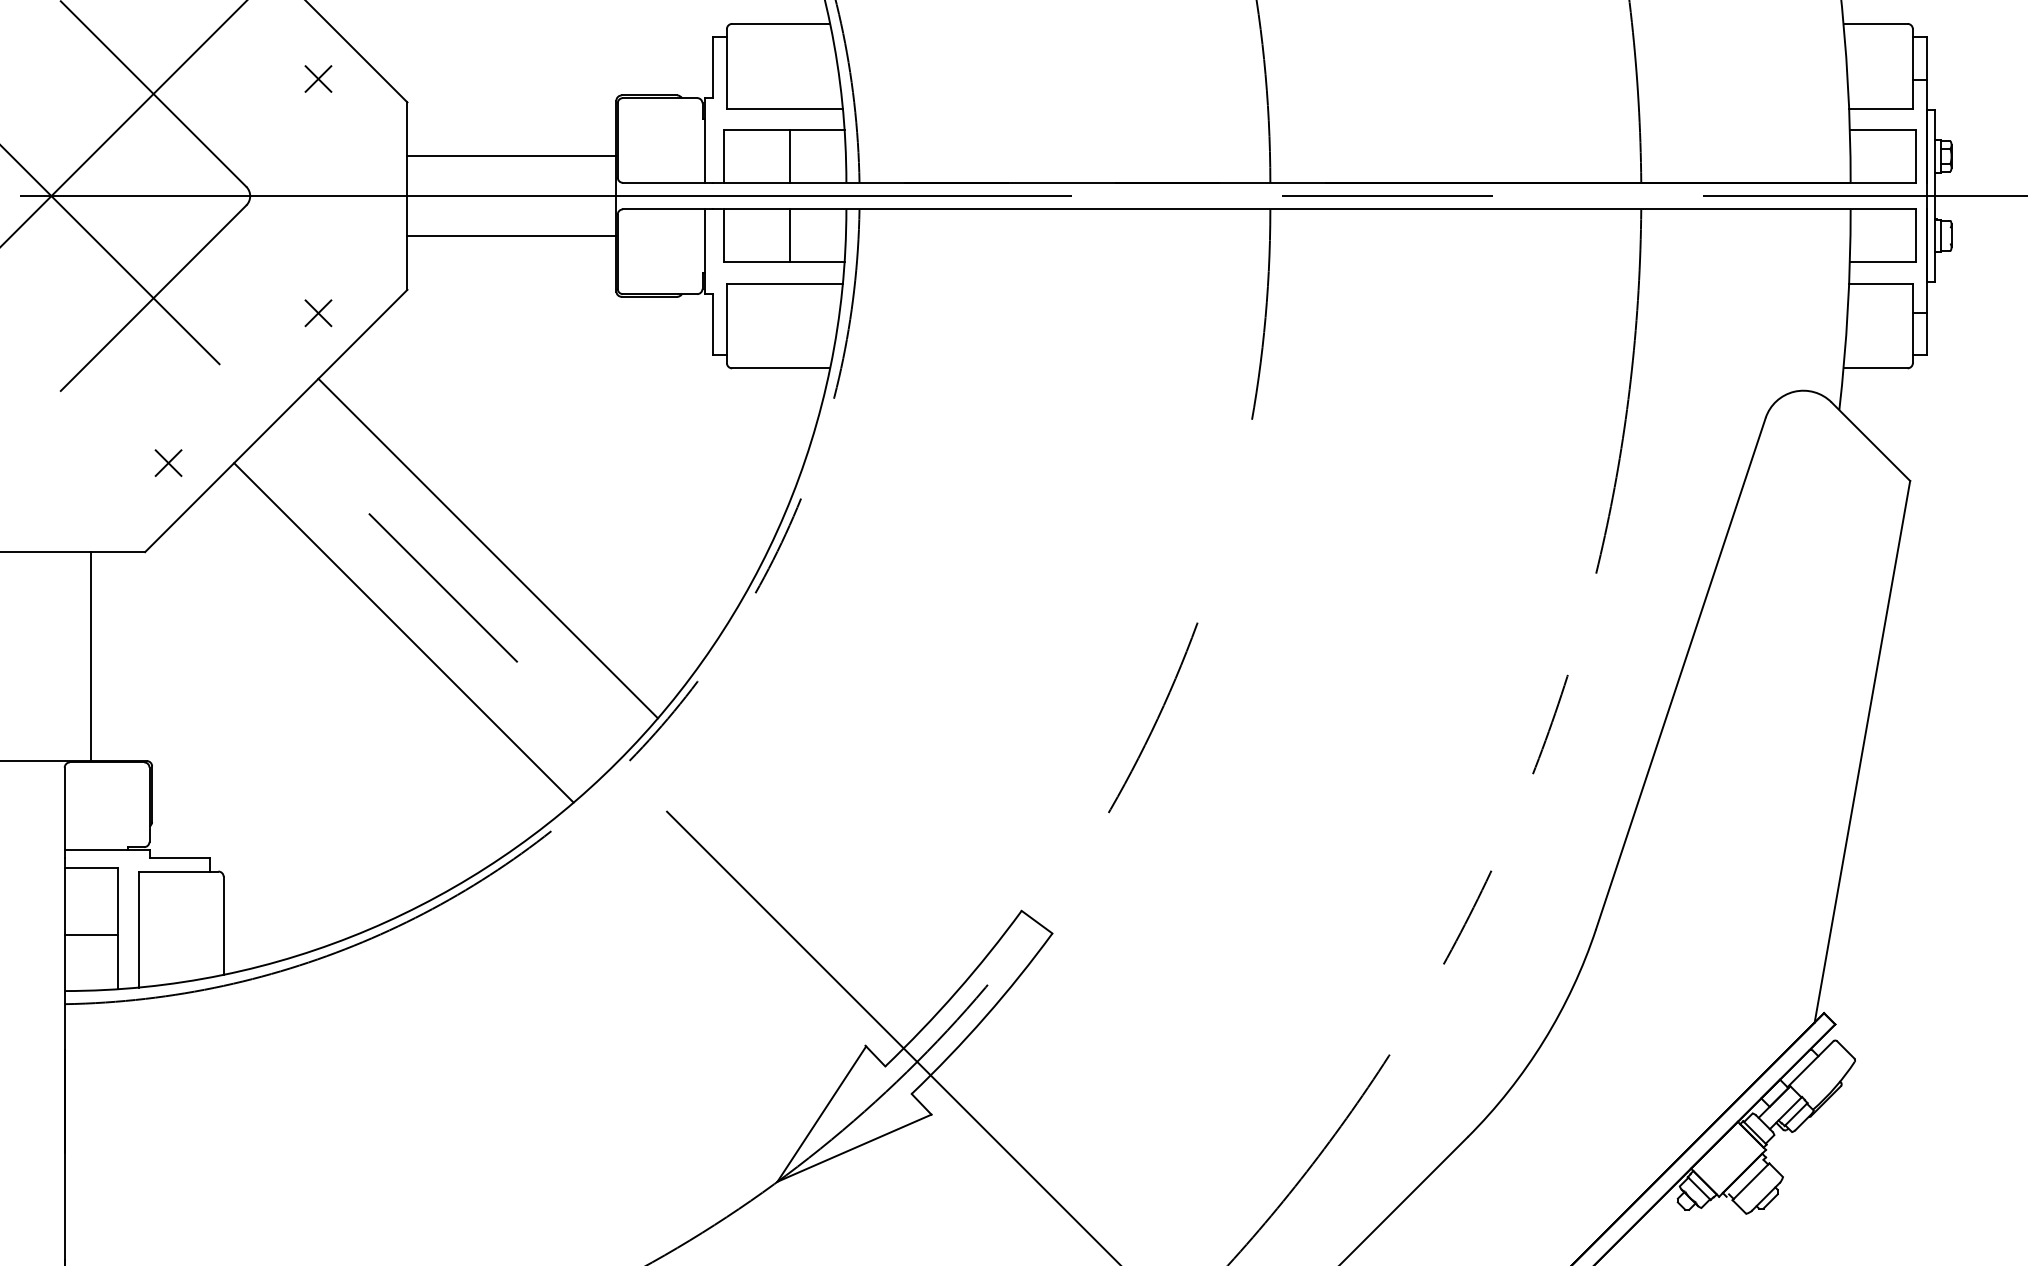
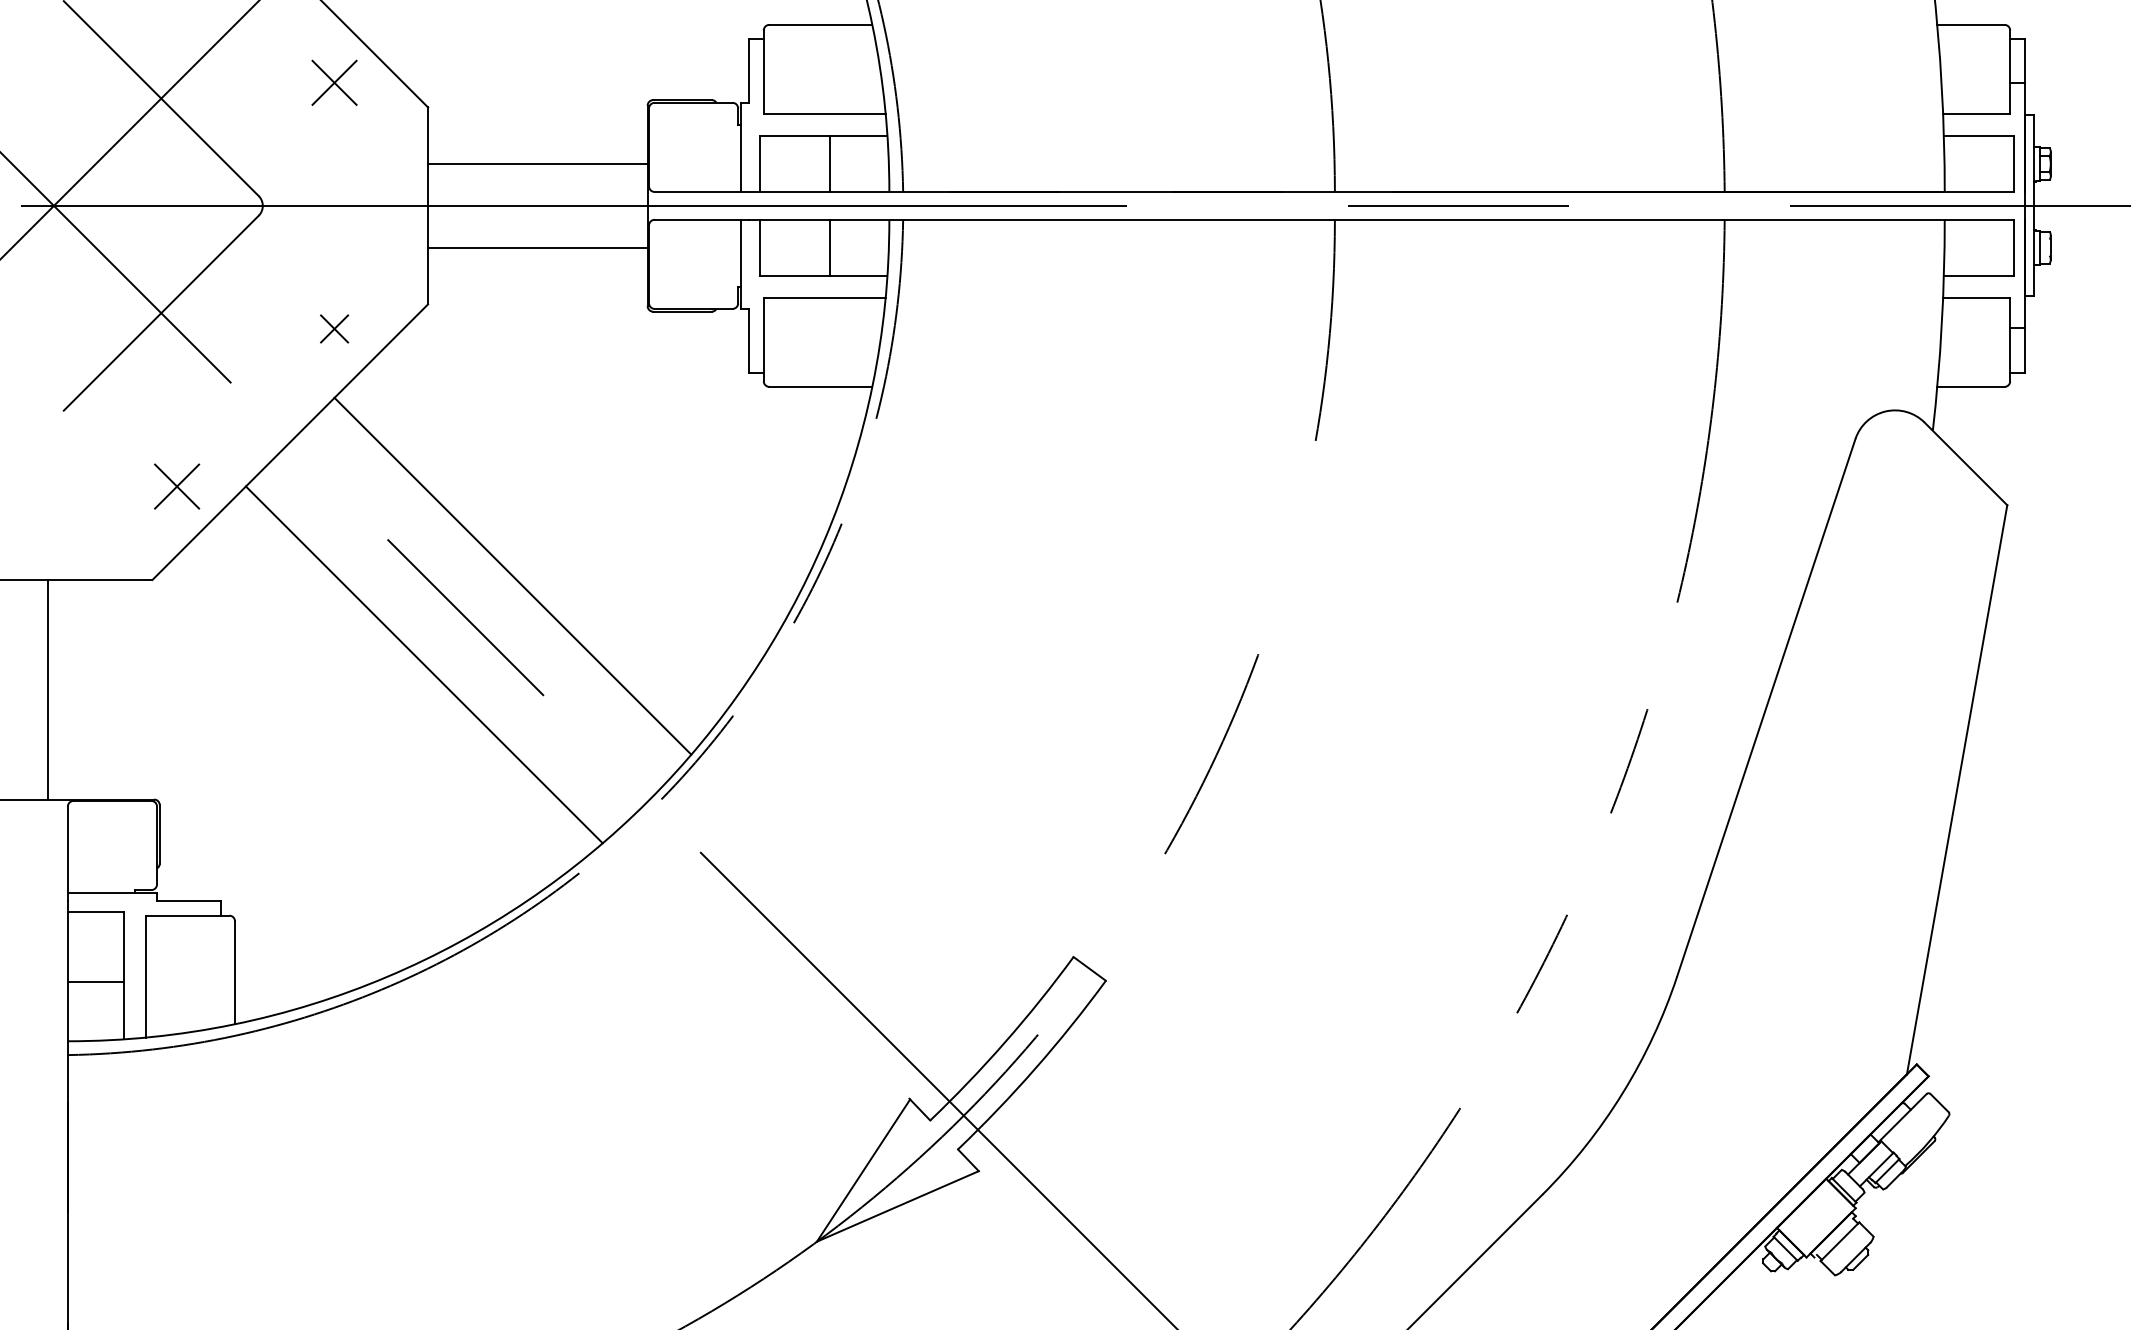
part: (318, 78) -> (334, 82), size x1.6
part: (168, 462) -> (176, 485), size x1.6
line: (91, 656) -> (48, 689), moved

